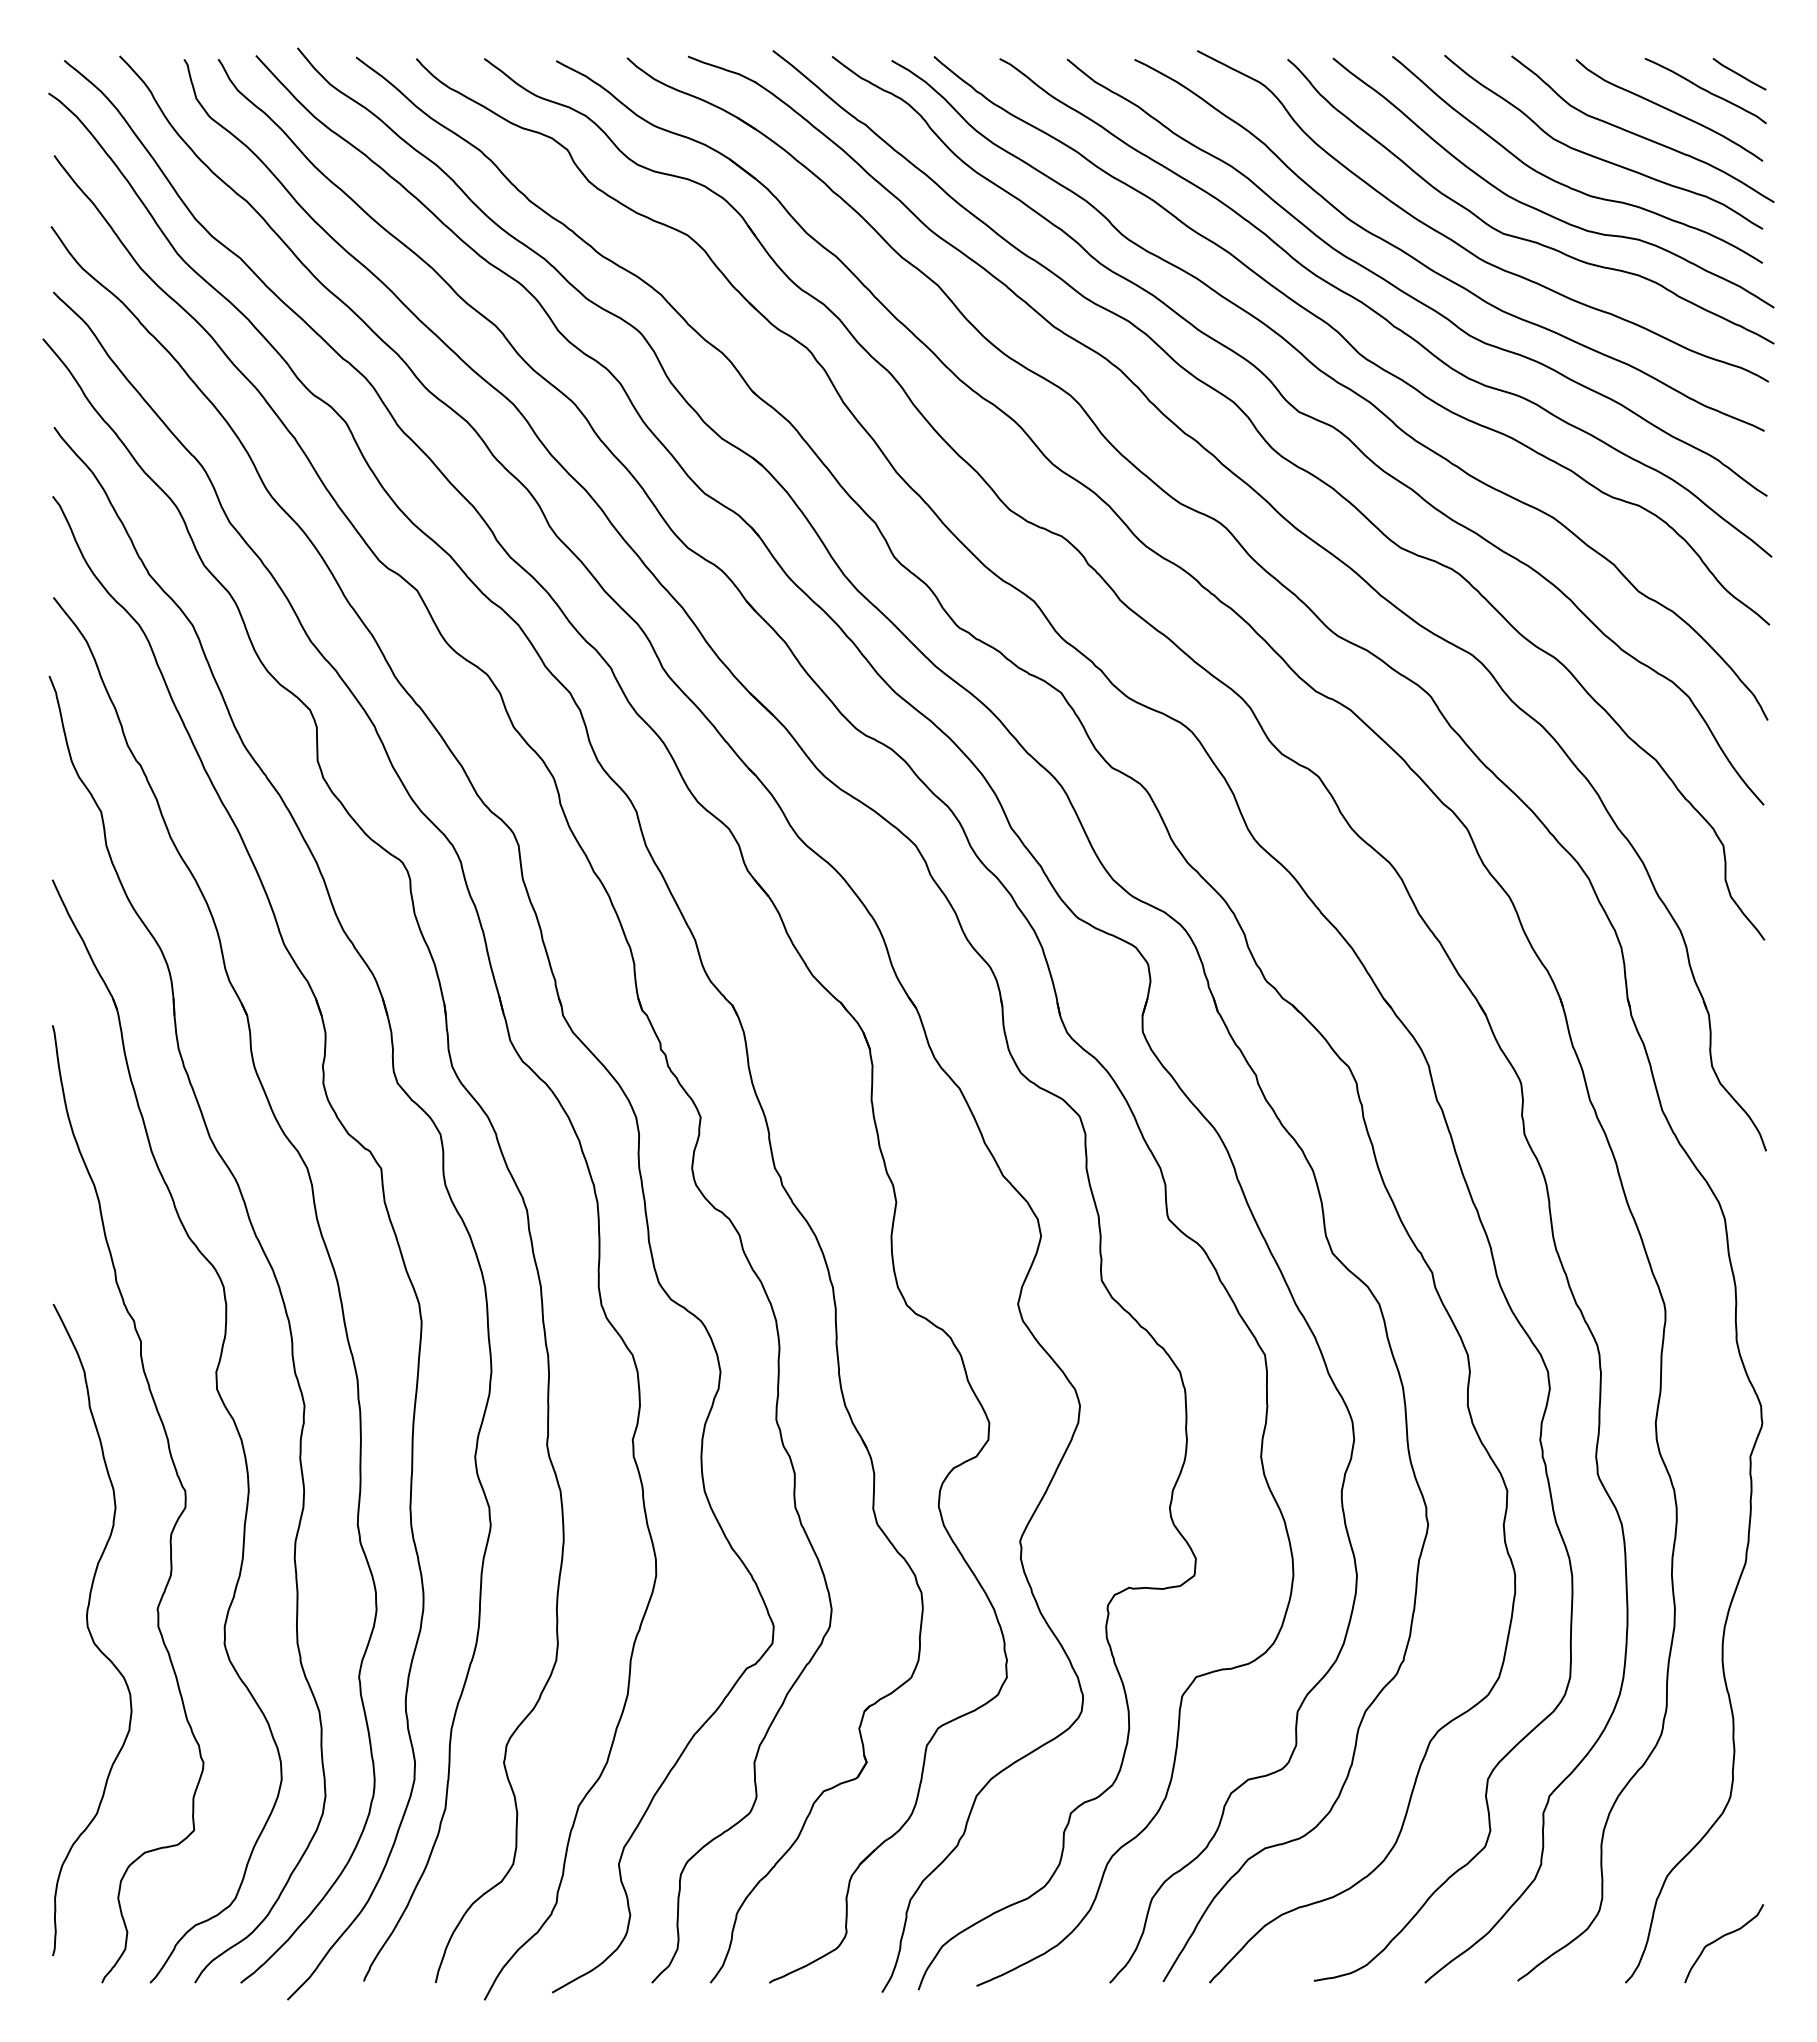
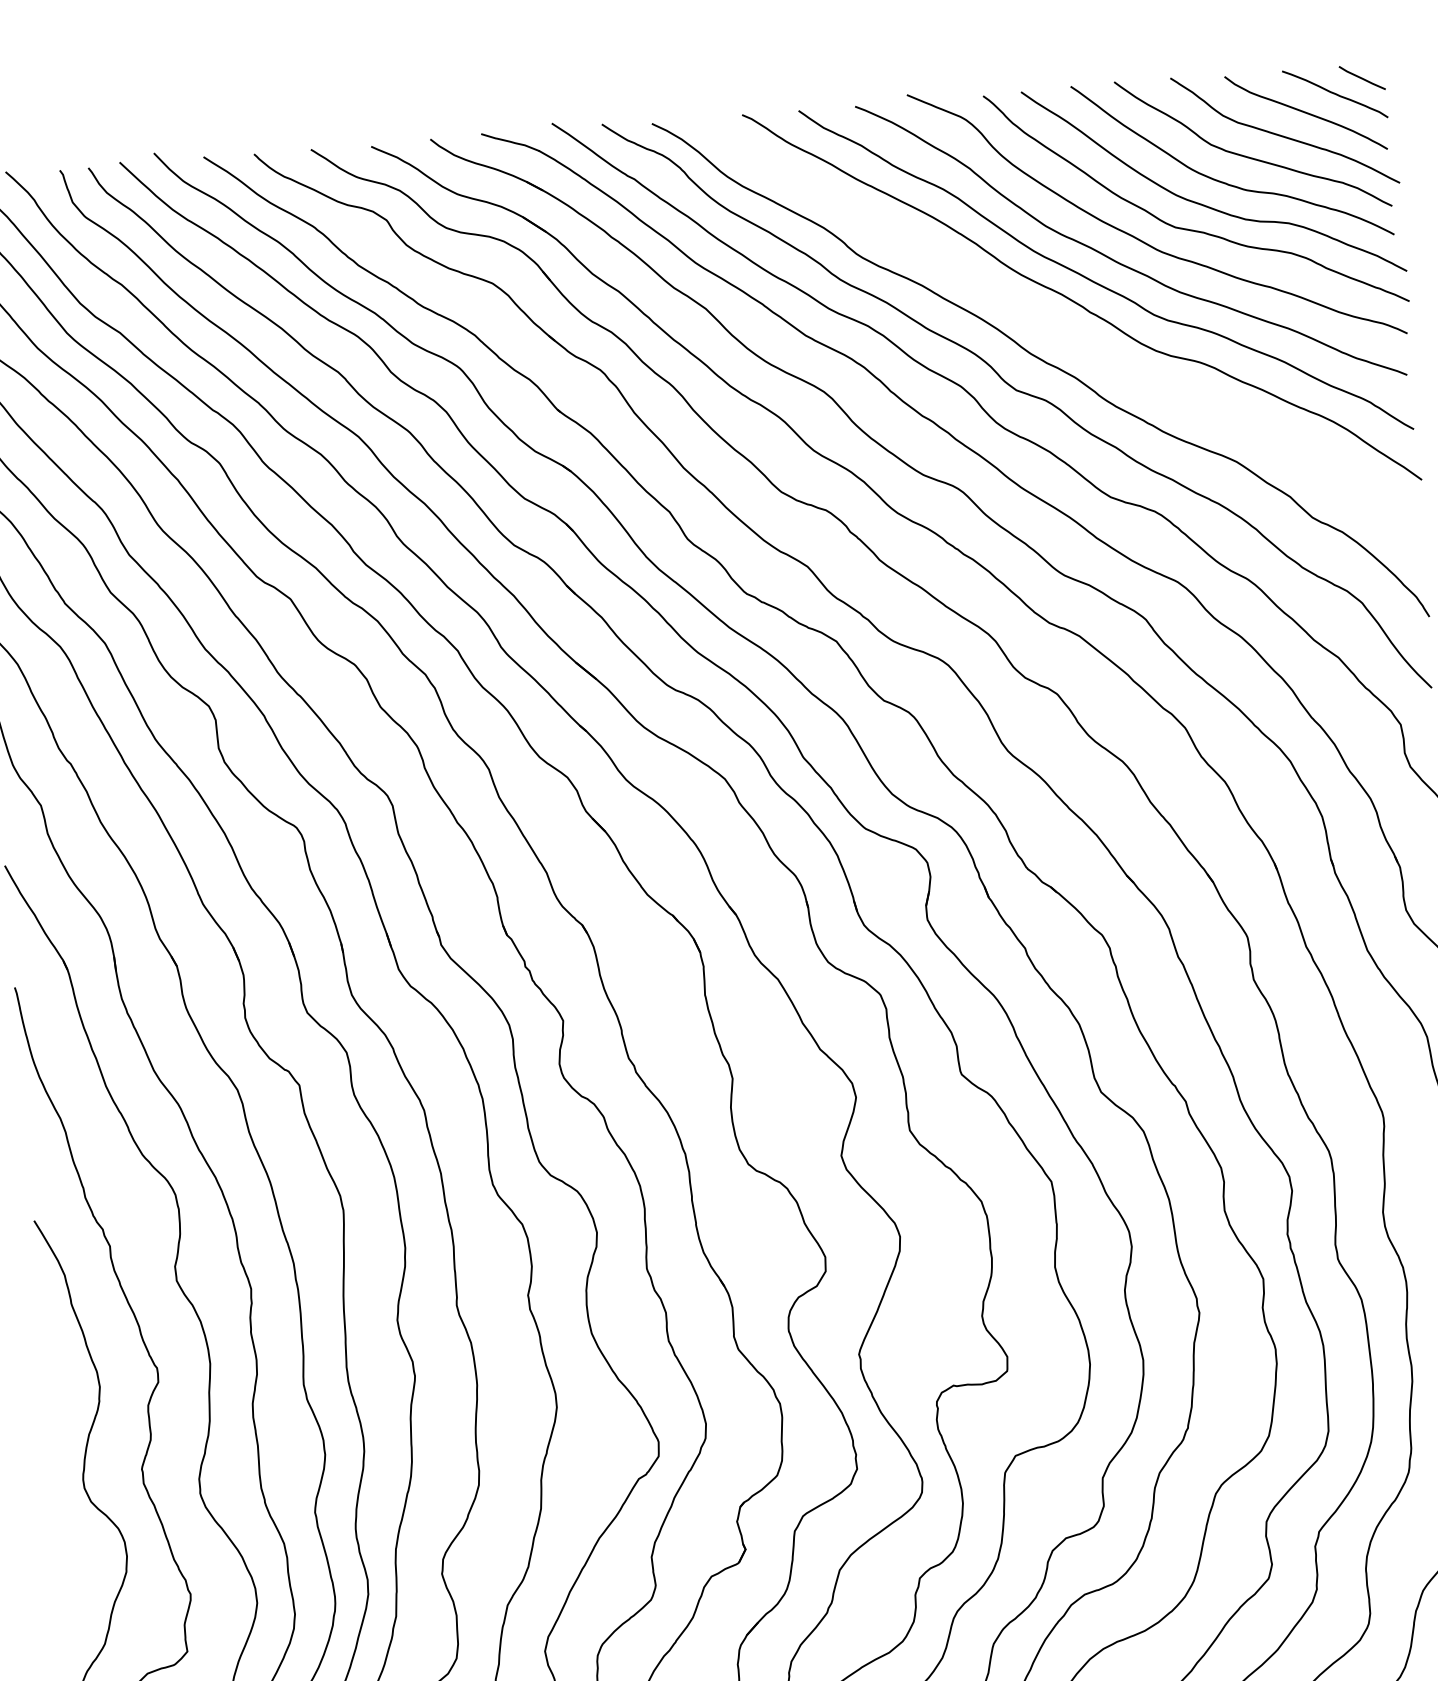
curve: (1349, 342) -> (1053, 328), removed

